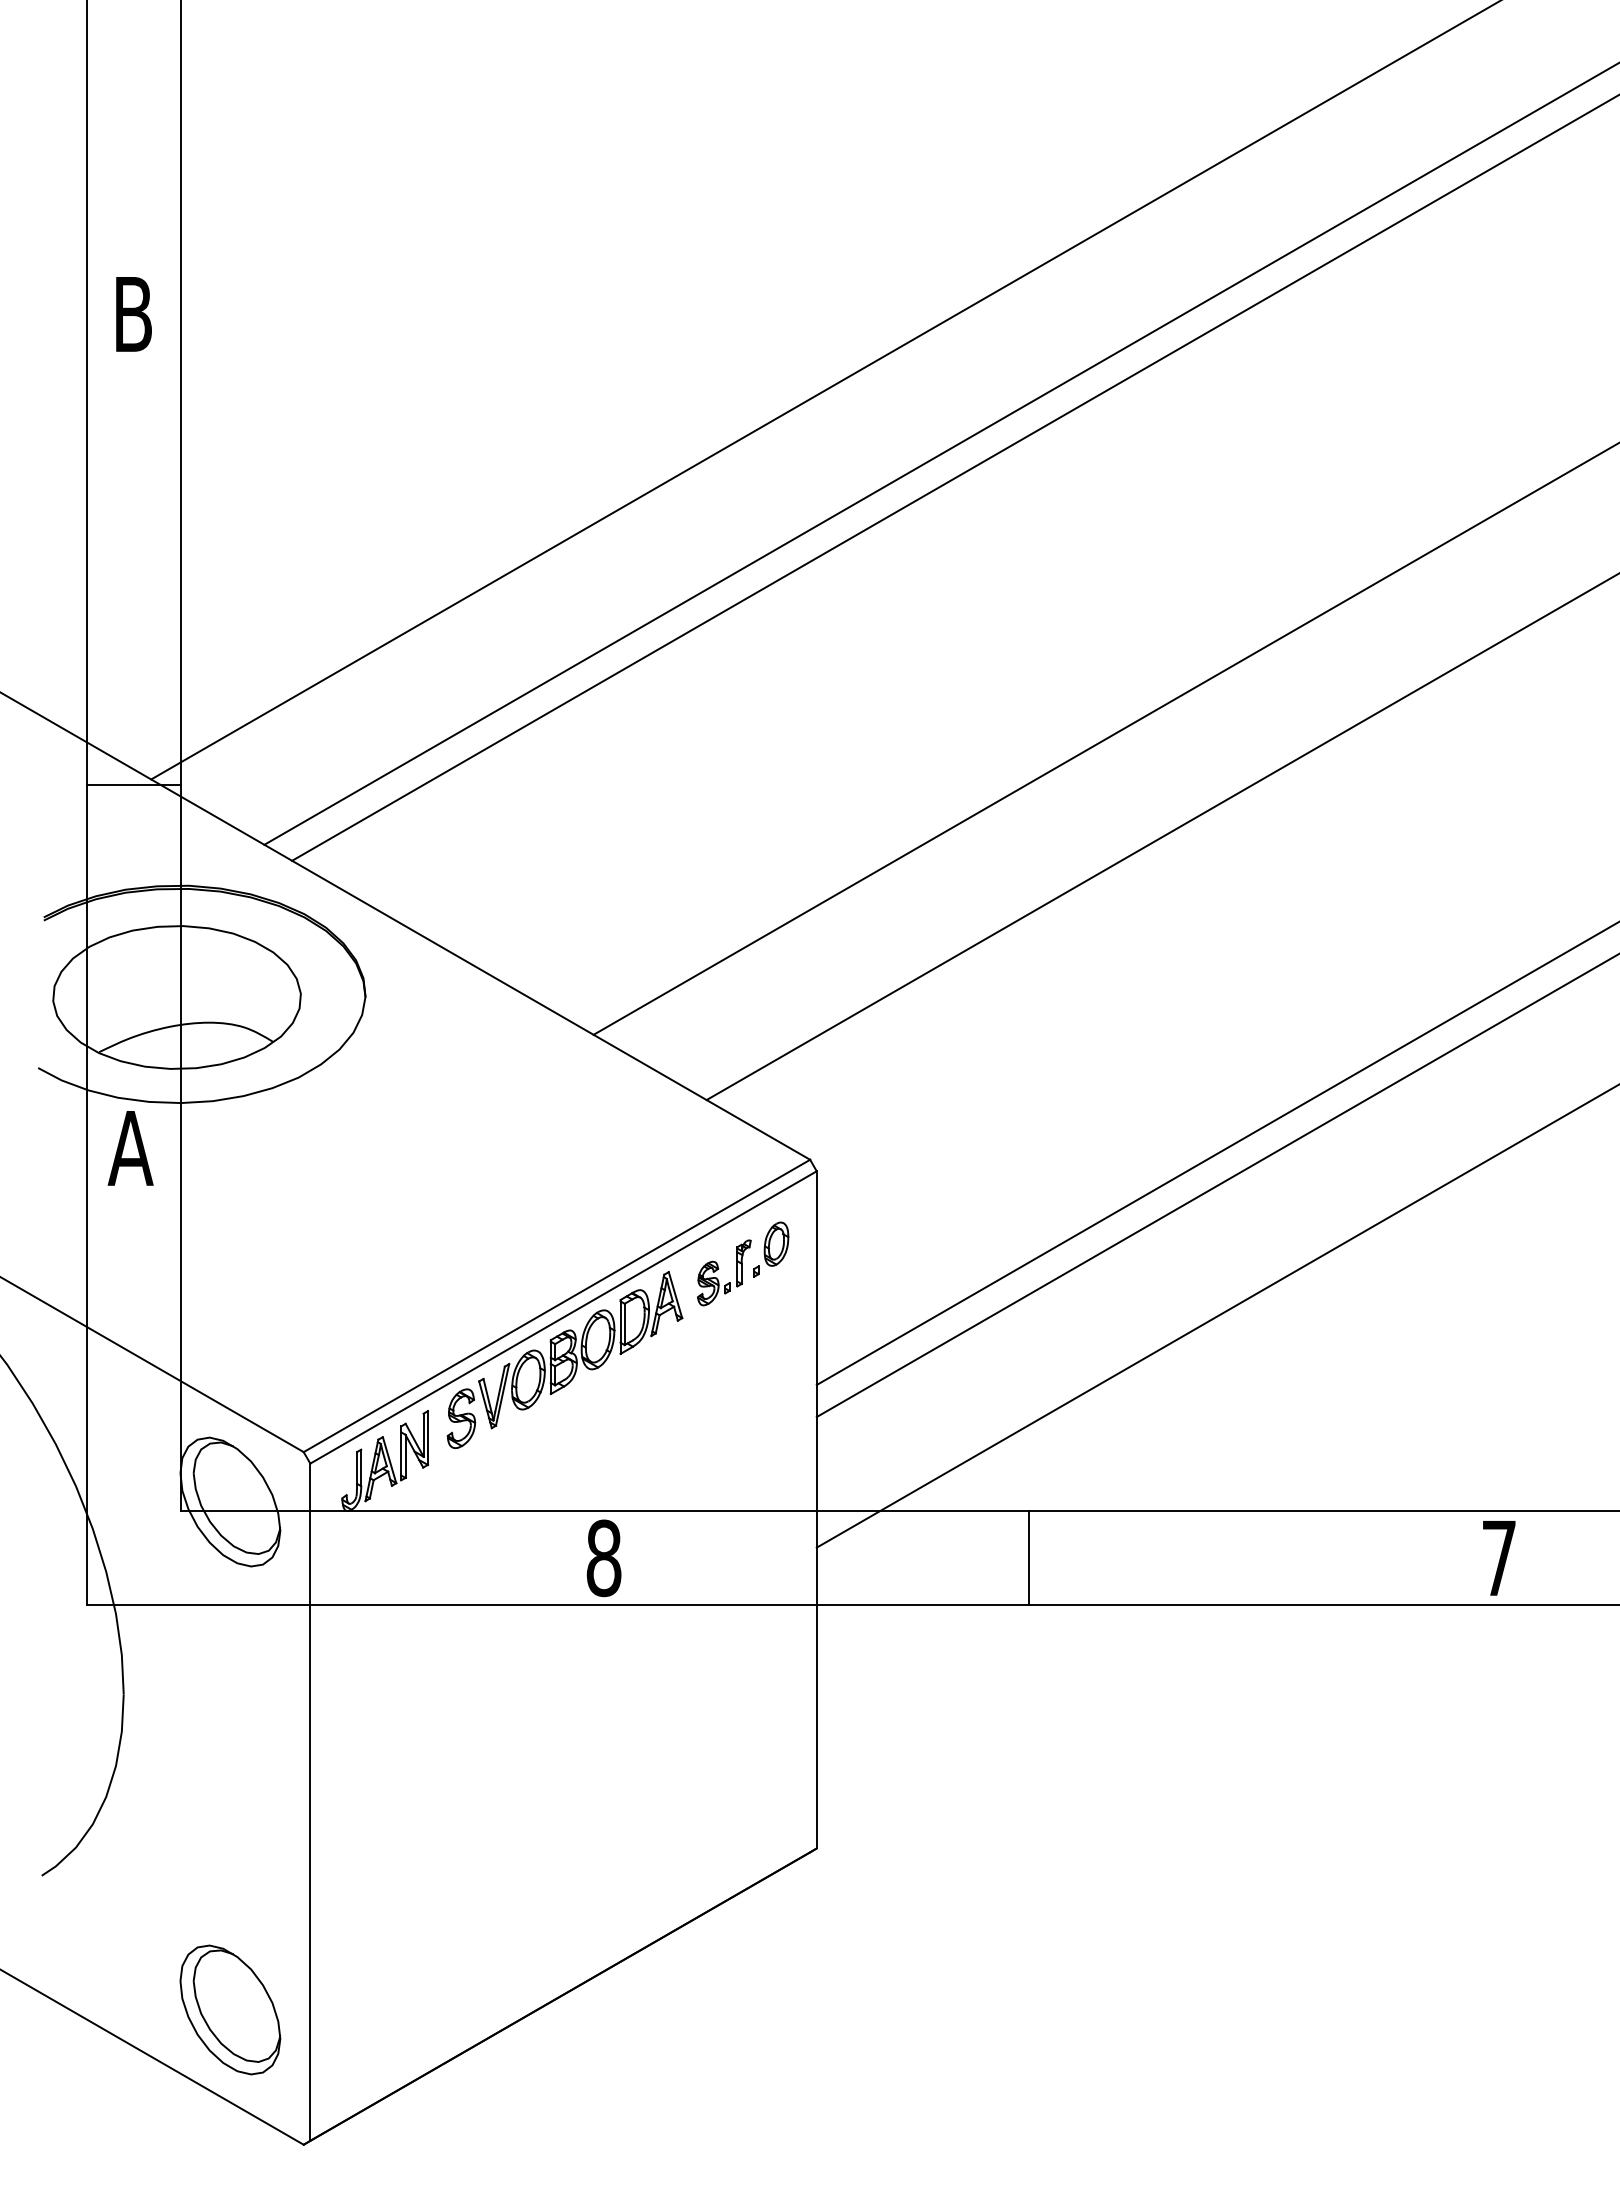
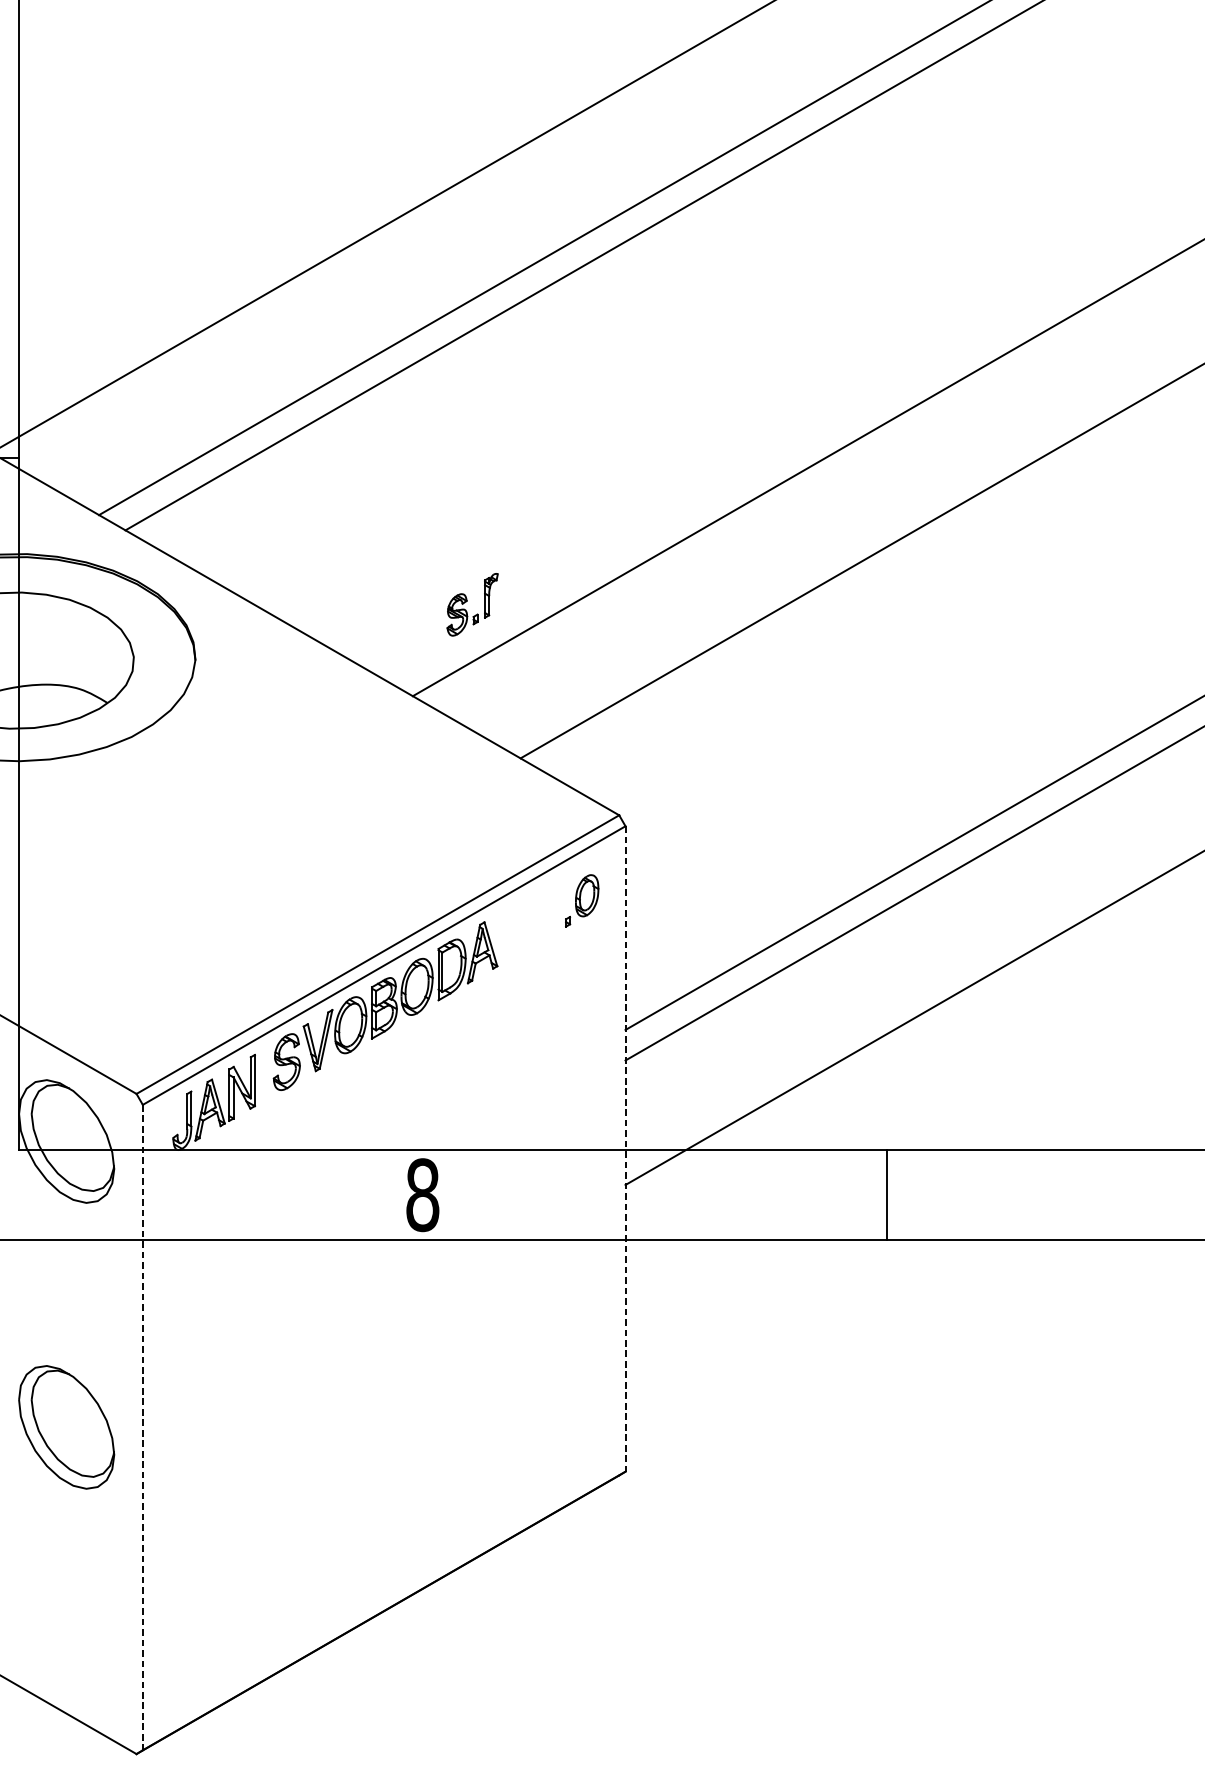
part: (719, 1268) -> (468, 600), moved
line: (816, 1509) -> (625, 1148), solid -> dashed
line: (1028, 1557) -> (886, 1194), moved
line: (310, 1802) -> (143, 1427), solid -> dashed
part: (230, 2009) -> (66, 1426), moved

